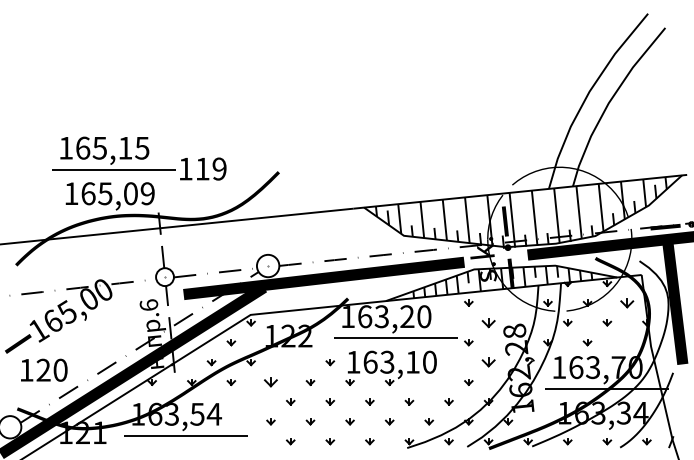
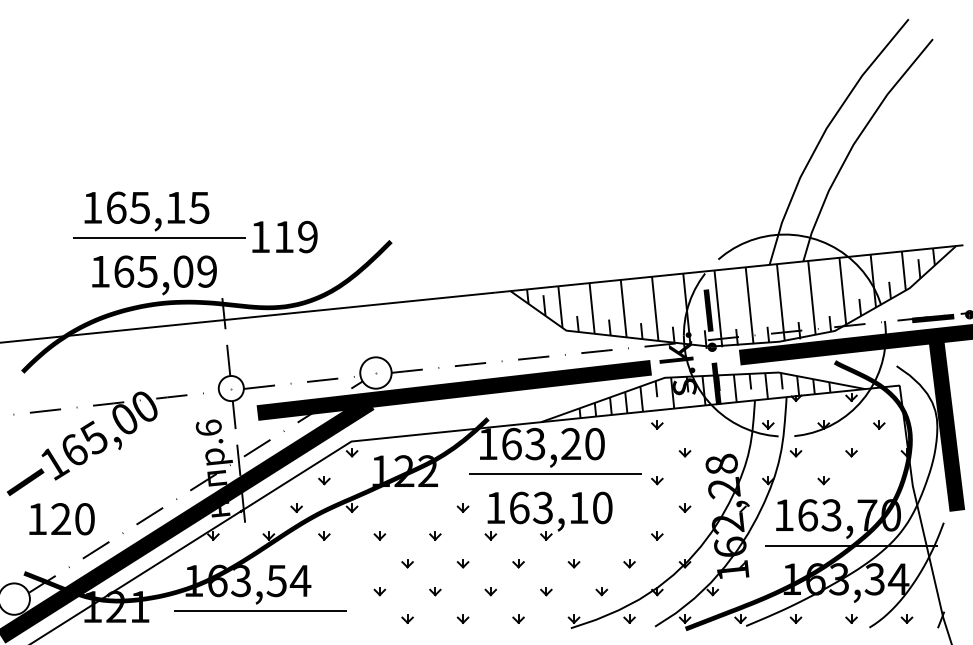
part: (626, 302) -> (878, 424), size x0.62
part: (488, 322) -> (684, 452), size x0.62
part: (488, 362) -> (684, 508), size x0.62
part: (270, 382) -> (379, 536), size x0.62

